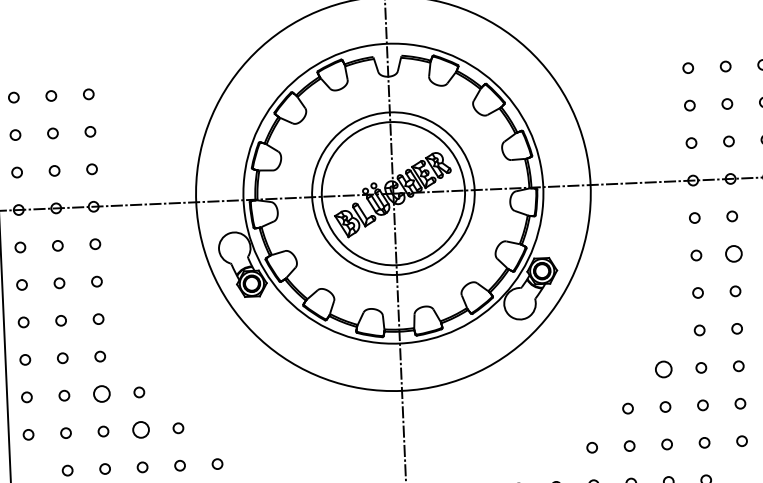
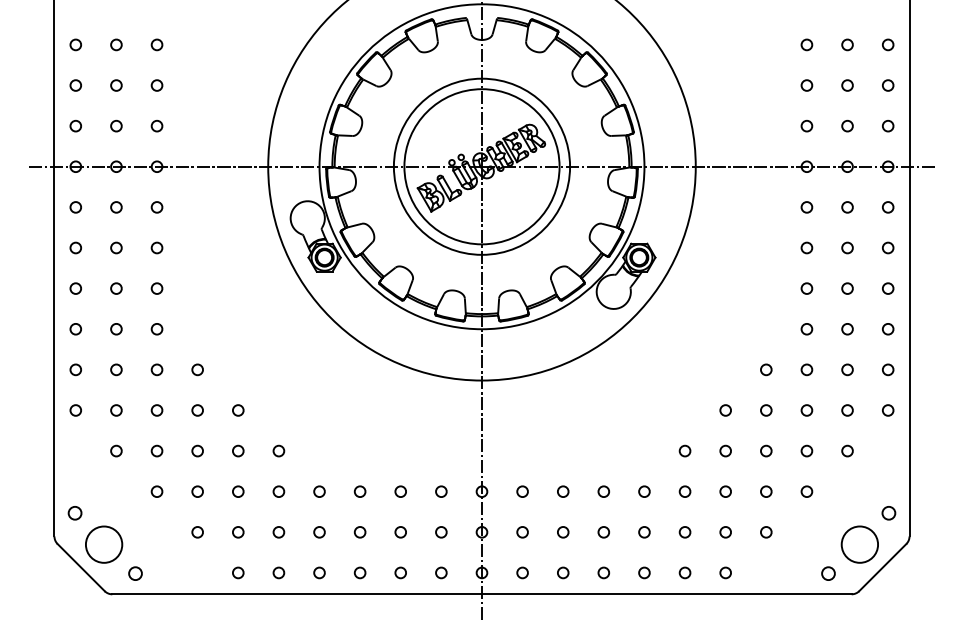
circle: (733, 253) -> (847, 247), size x0.62
circle: (664, 369) -> (766, 369), size x0.62
circle: (101, 393) -> (156, 369), size x0.62
circle: (140, 429) -> (197, 410), size x0.62

